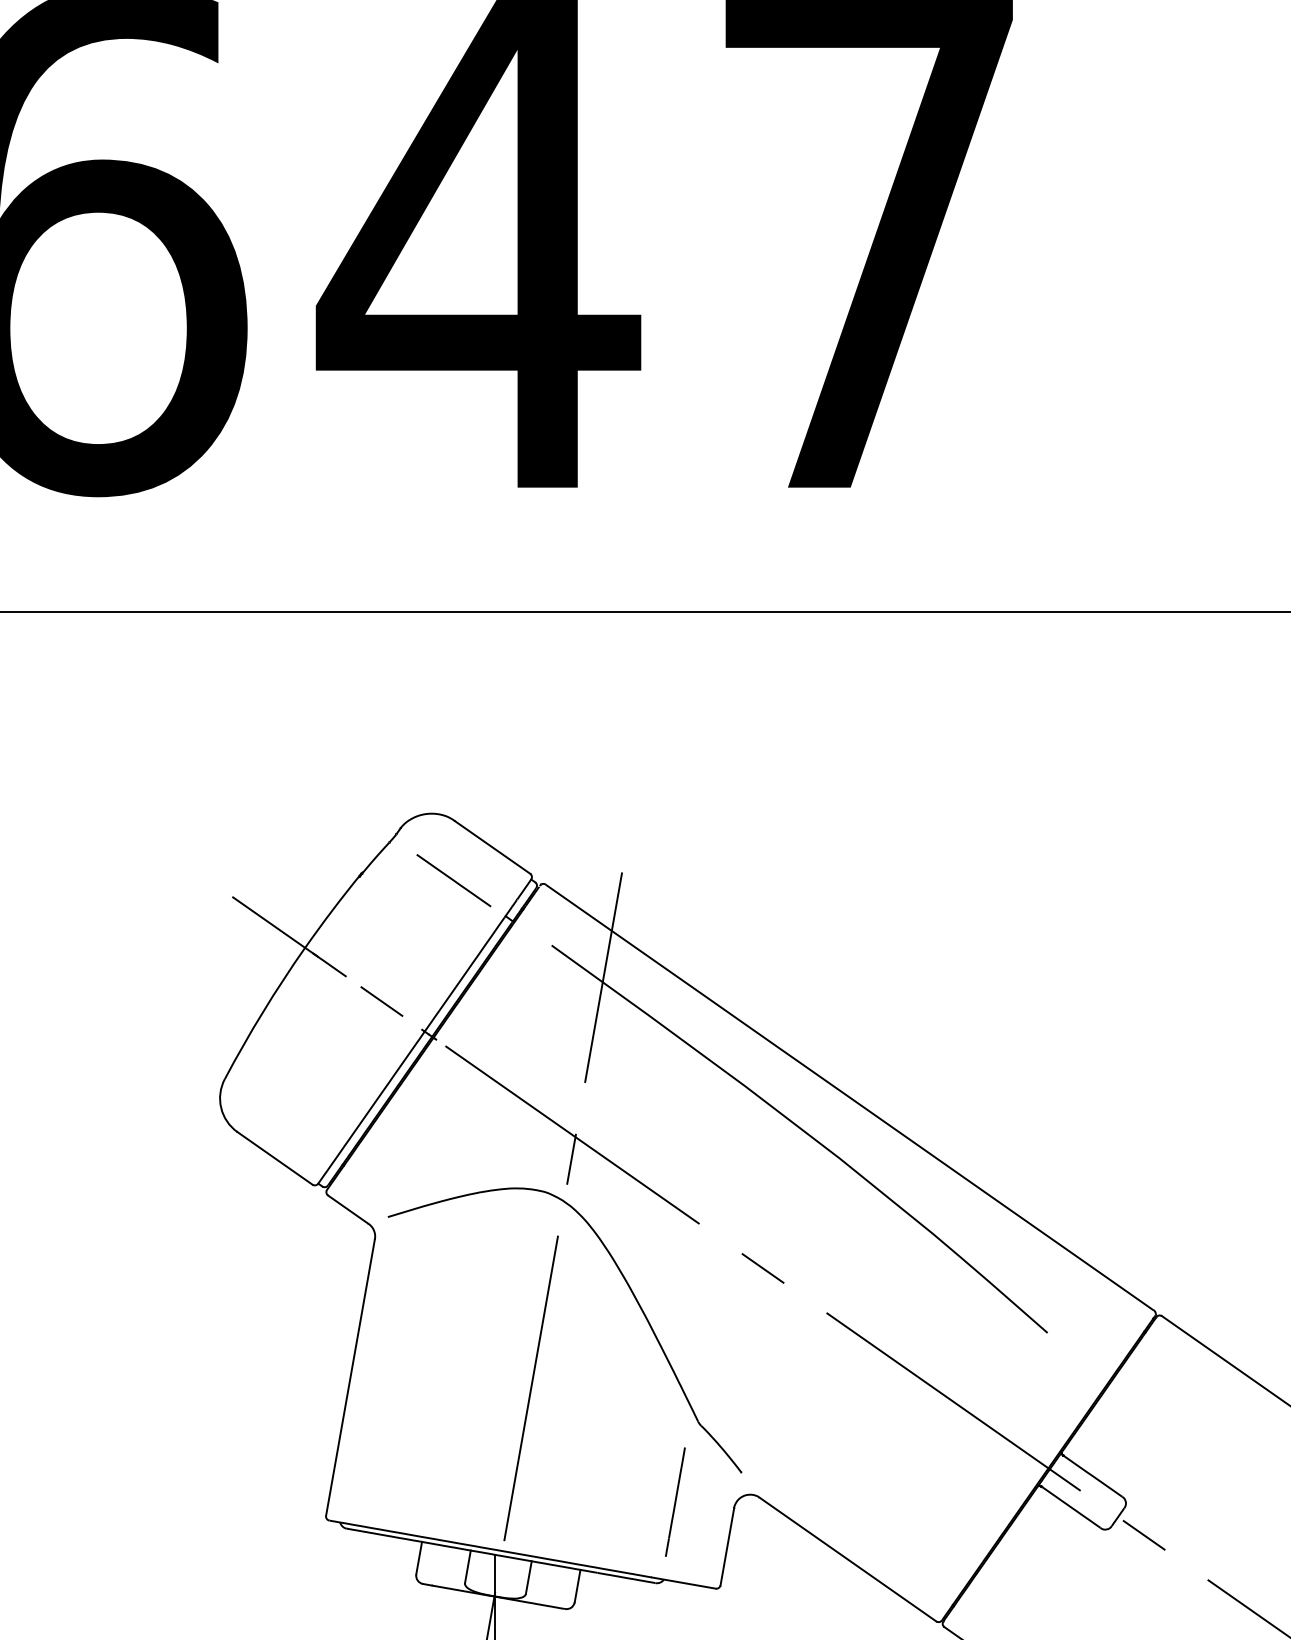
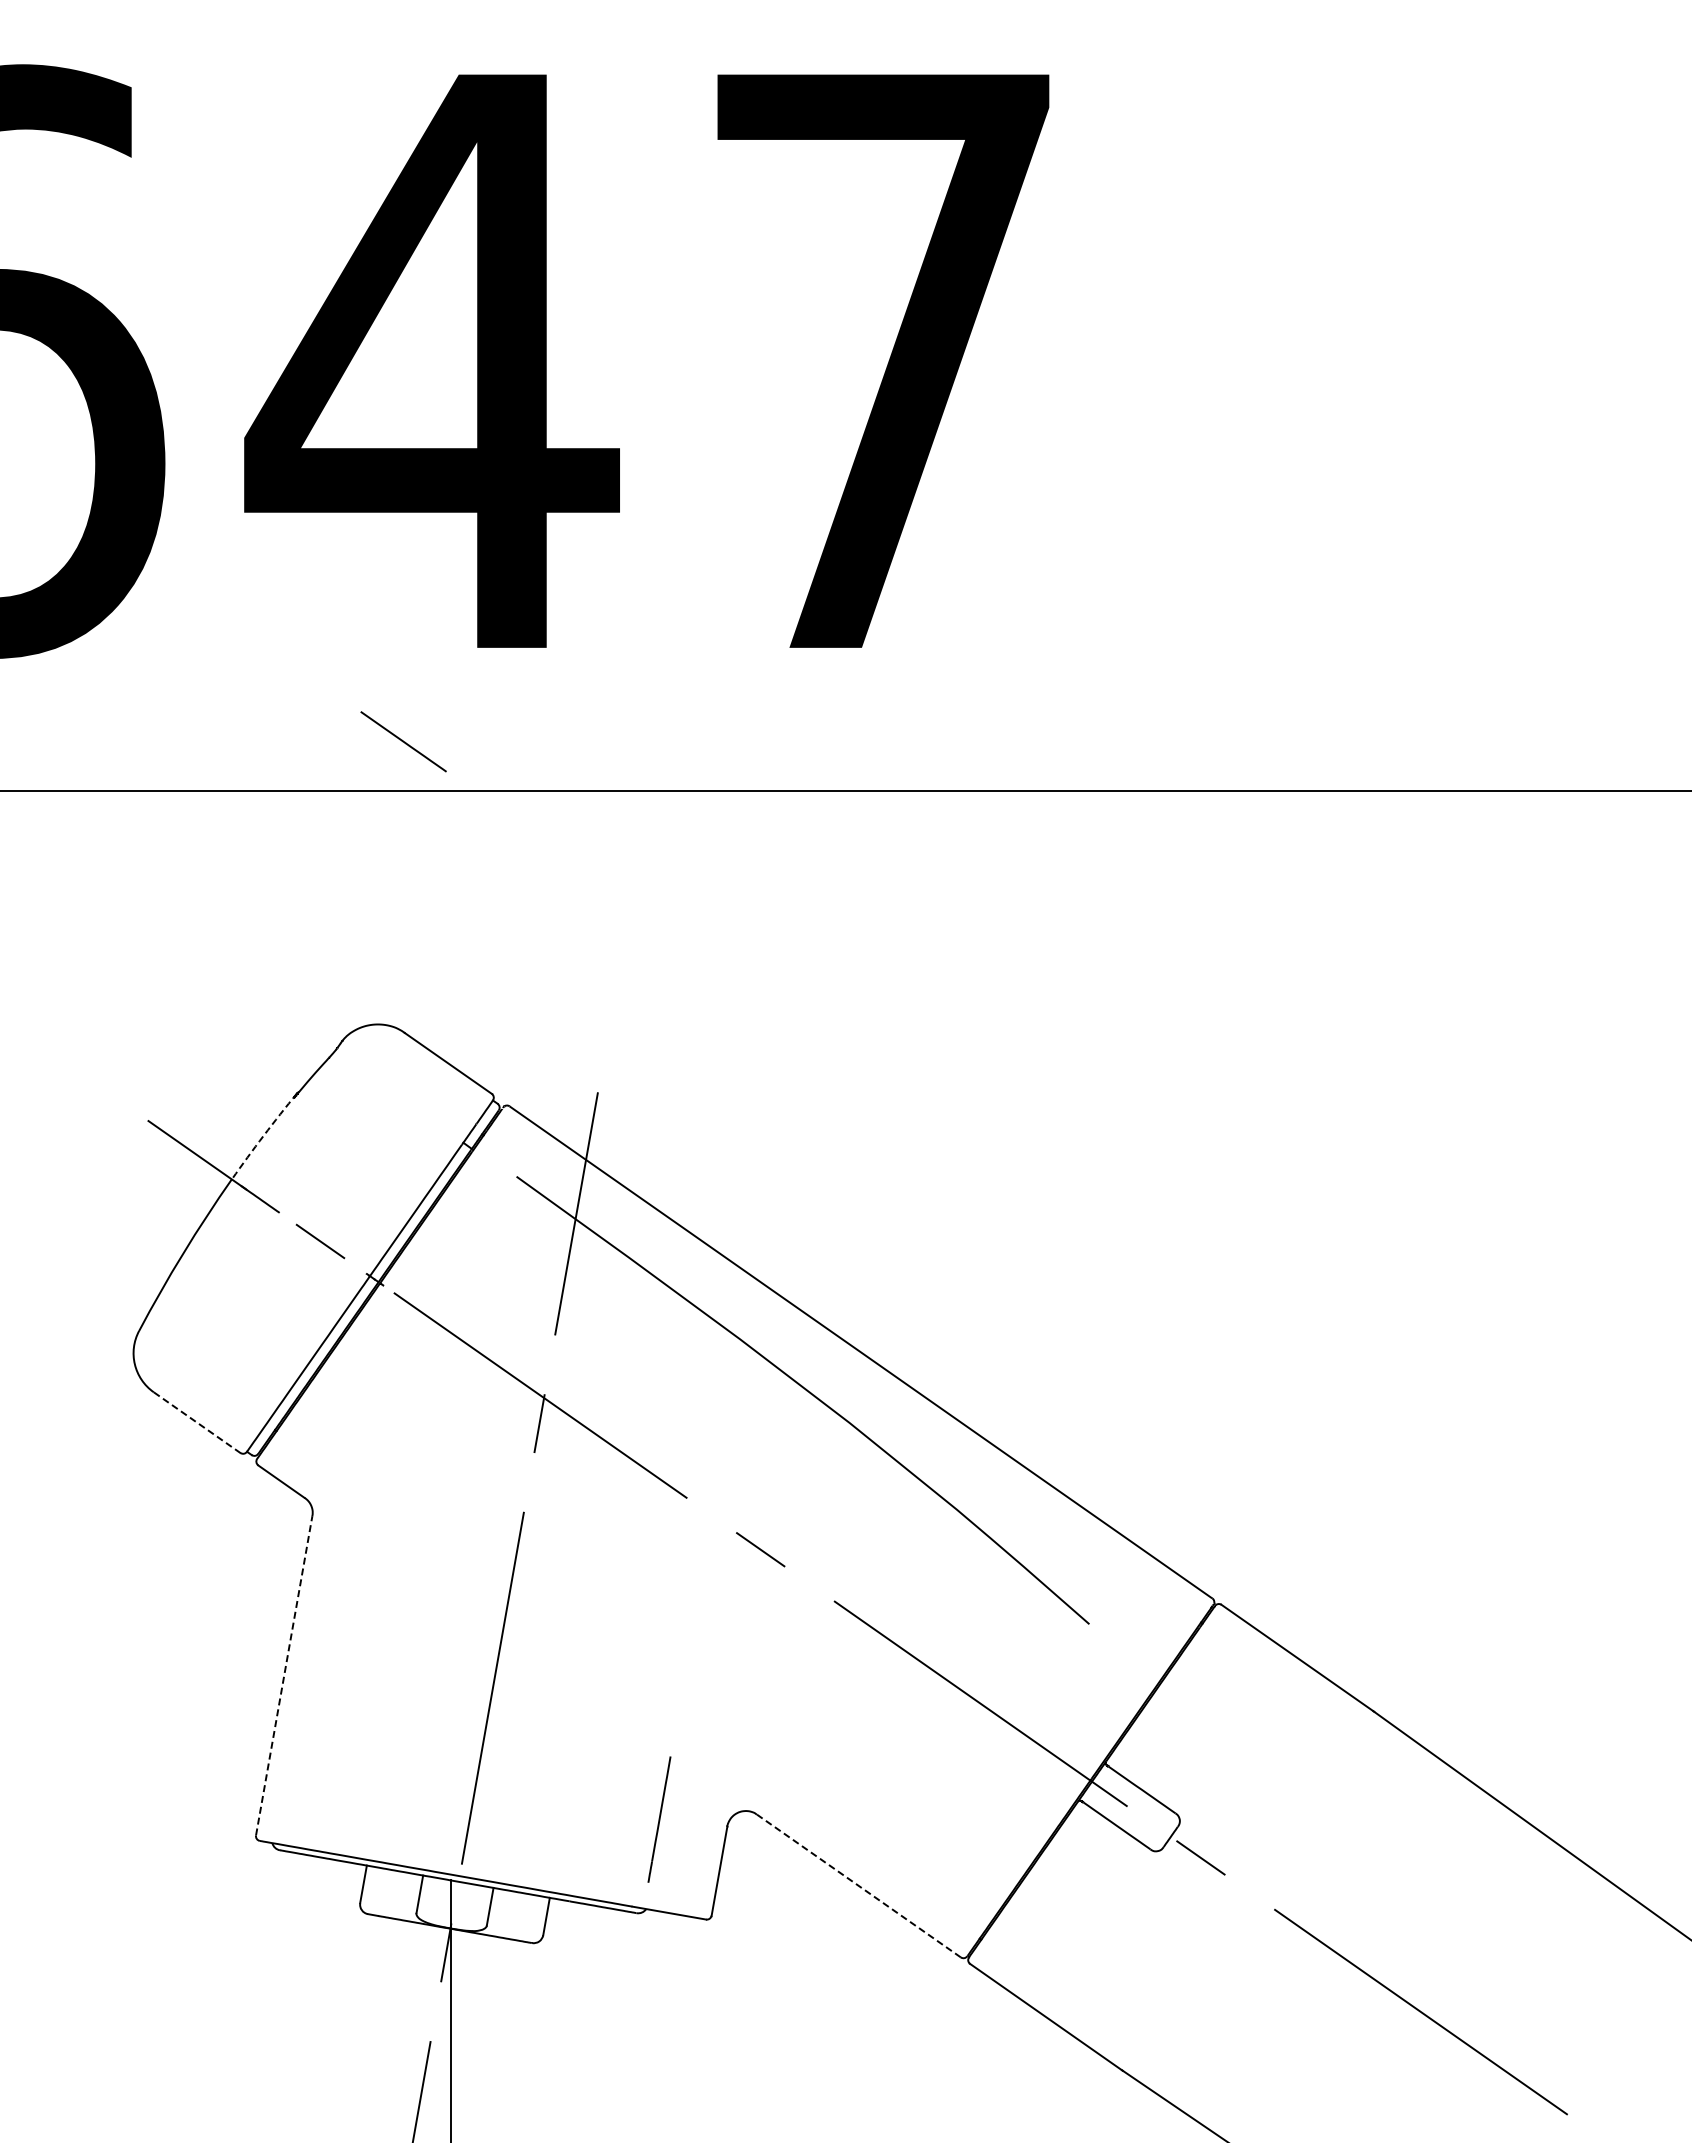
line: (453, 880) -> (403, 741), moved
arc: (332, 909) -> (263, 1135), solid -> dashed
line: (274, 1158) -> (196, 1422), solid -> dashed
part: (630, 1290) -> (607, 1575), removed
line: (350, 1377) -> (284, 1675), solid -> dashed
line: (847, 1559) -> (858, 1885), solid -> dashed

